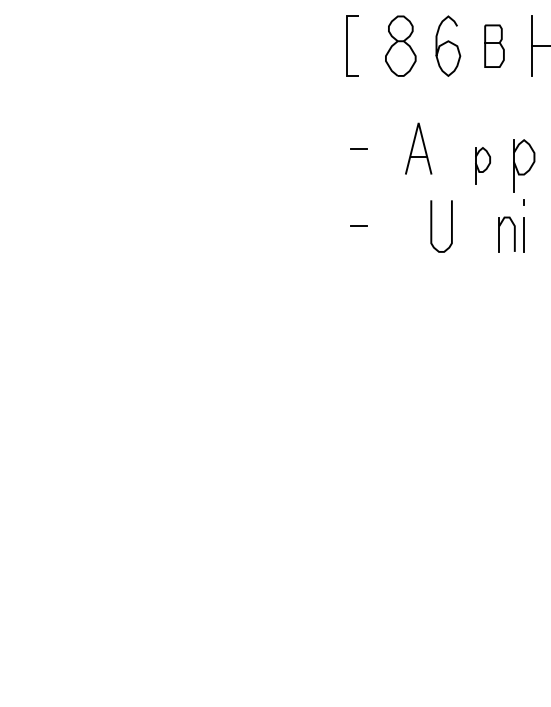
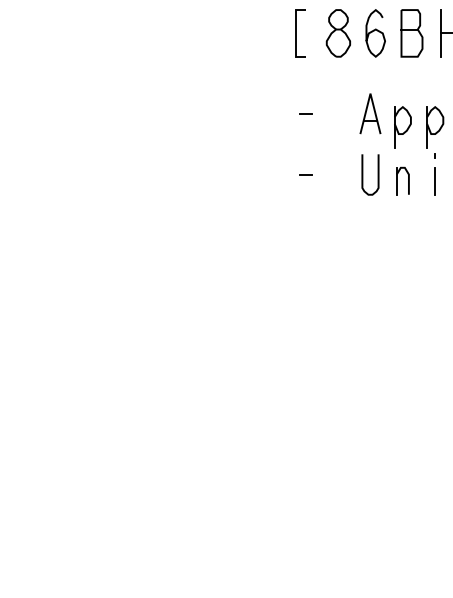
part: (493, 46) -> (411, 33), size x1.43
part: (418, 148) -> (370, 113), moved
part: (482, 166) -> (402, 127), size x1.43
part: (506, 233) -> (402, 180), moved

